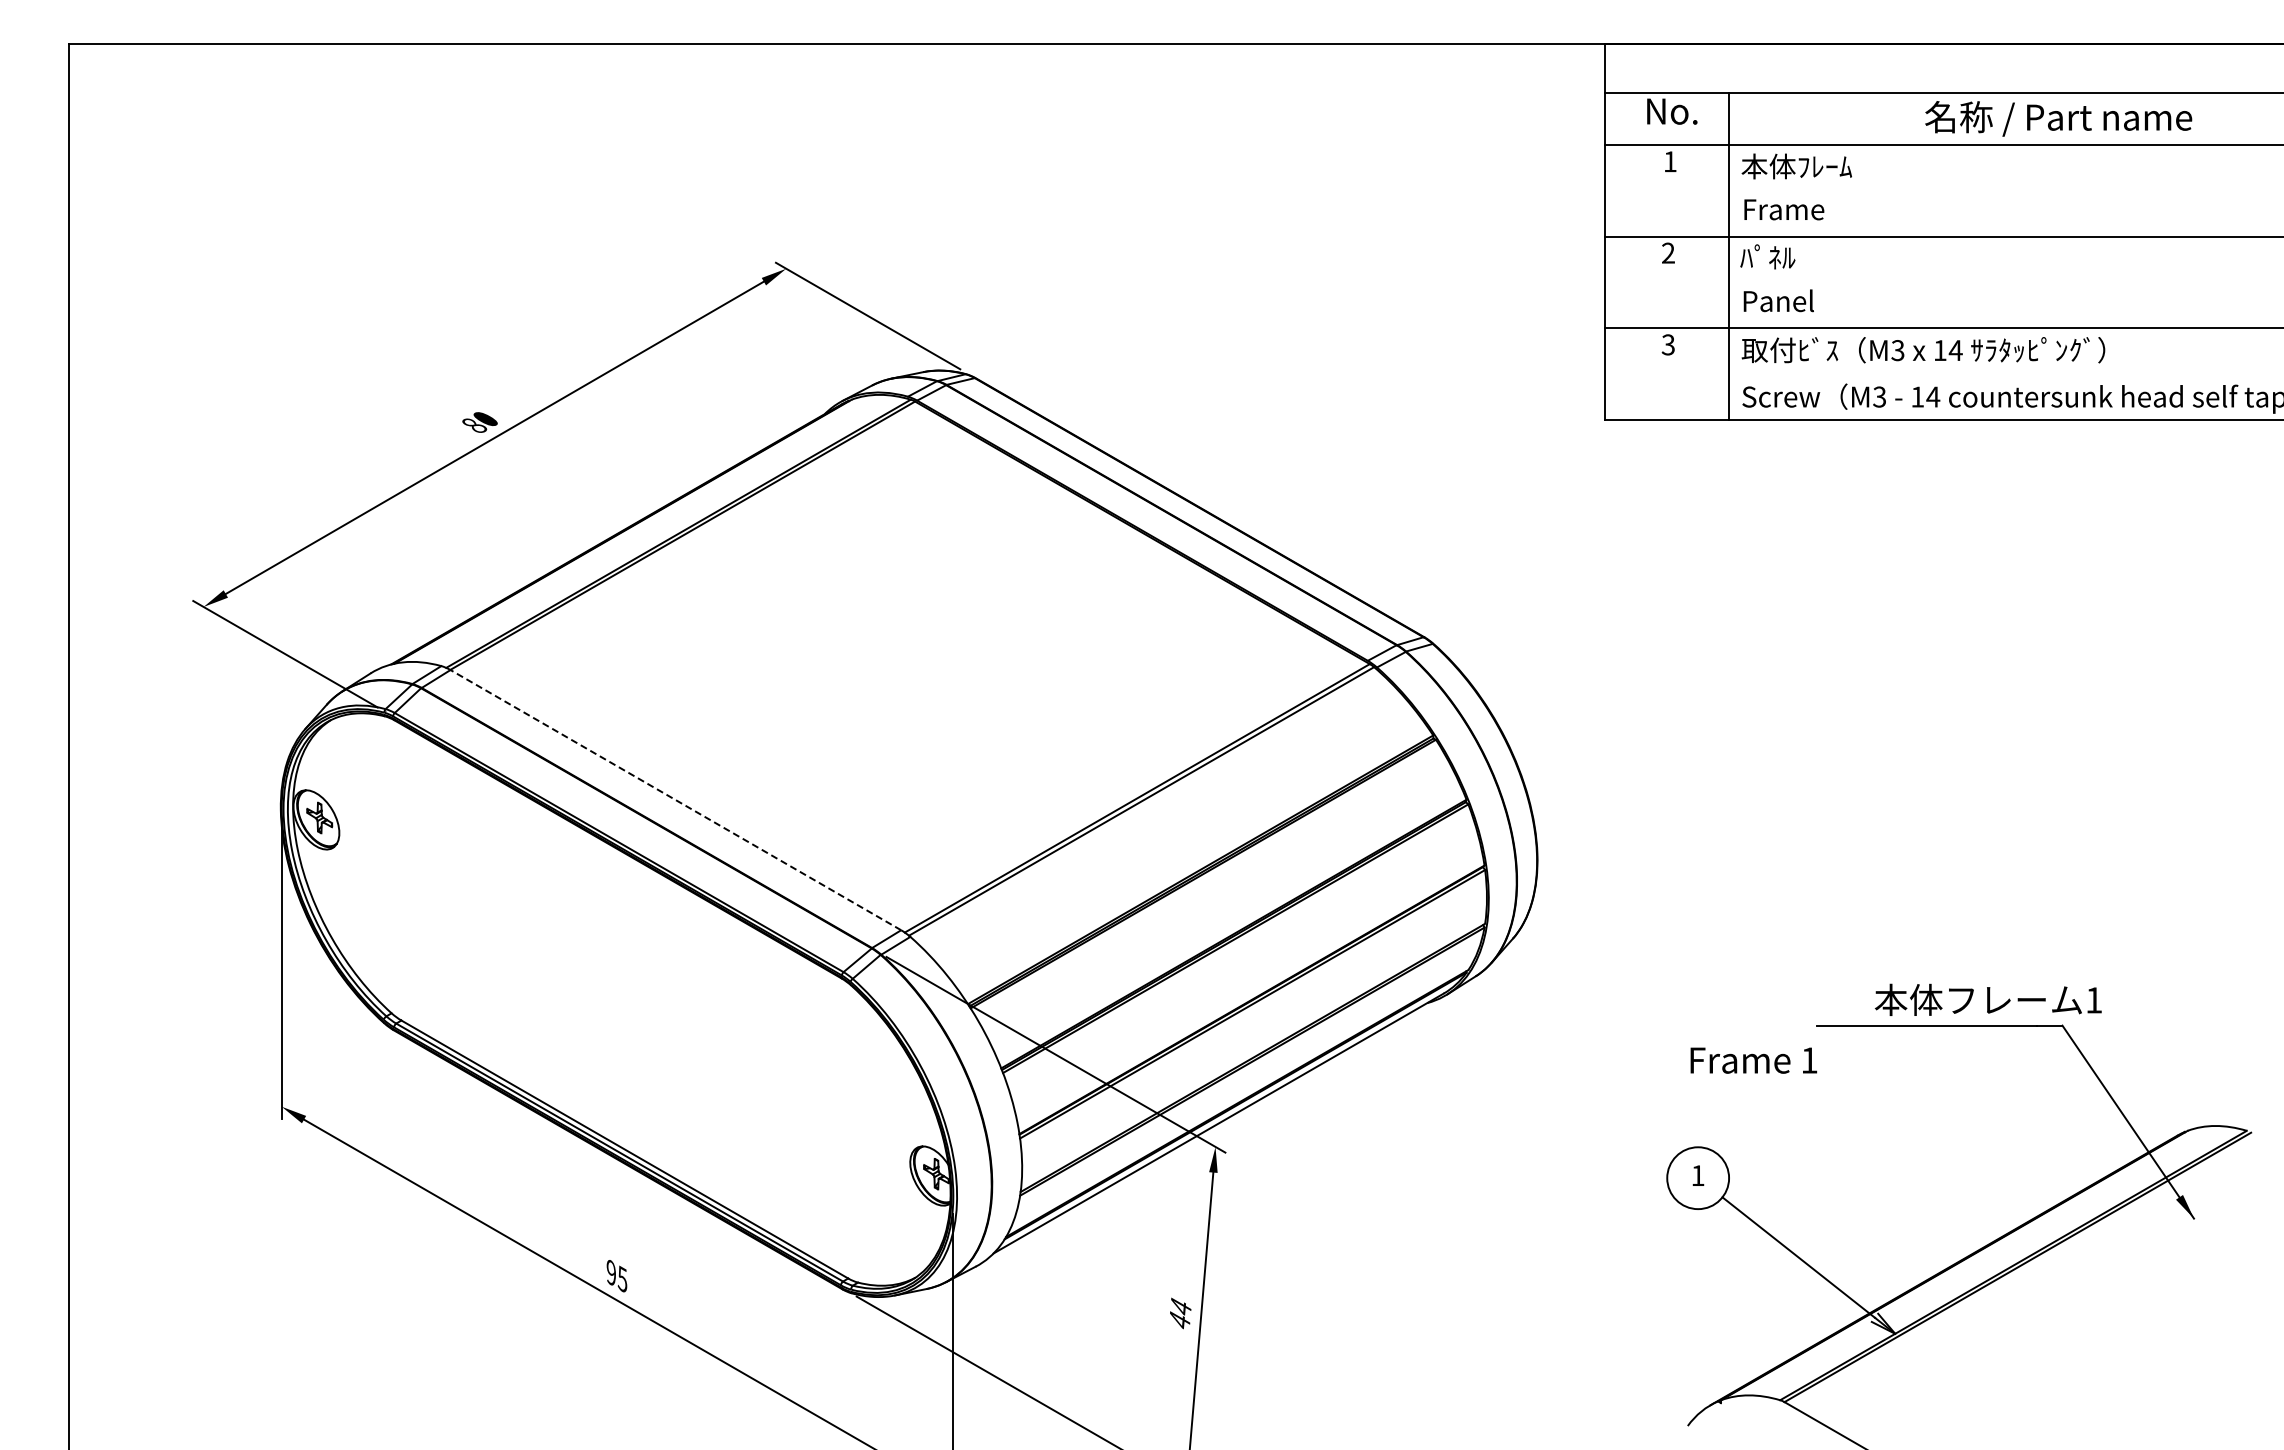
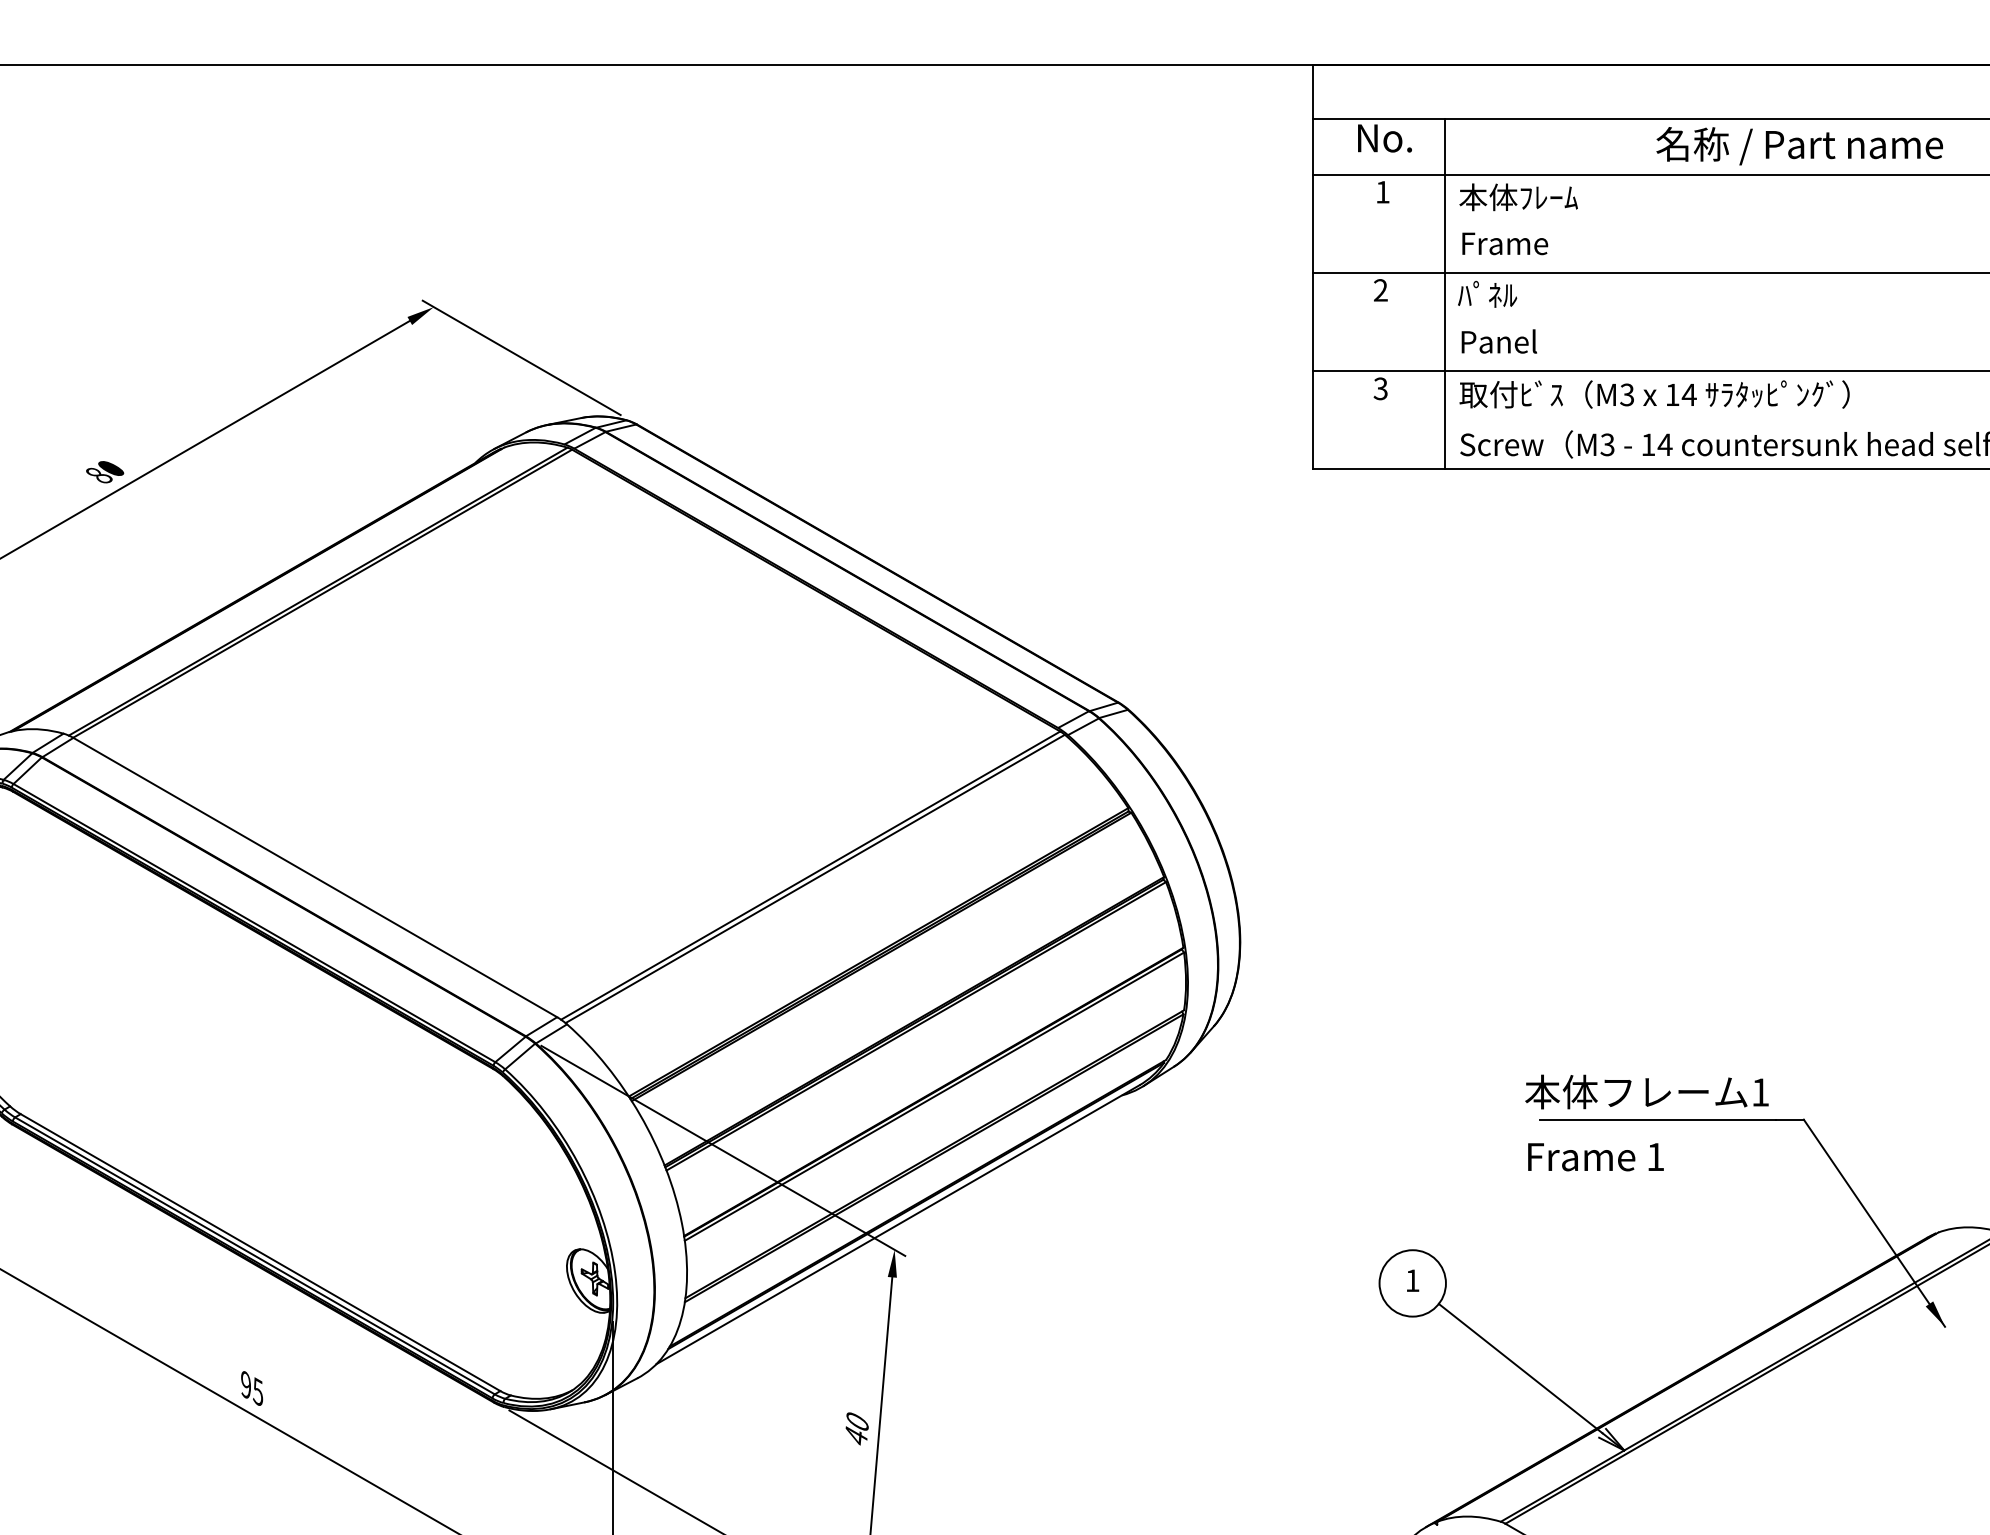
line: (675, 799) -> (314, 876), dashed -> solid
text: (1988, 999) -> (1647, 1091), moved
text: (1753, 1060) -> (1595, 1157), moved
text: (1180, 1306) -> (857, 1421), 44 -> 40

